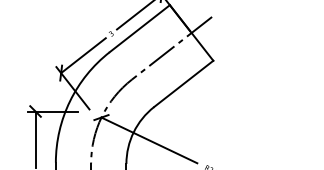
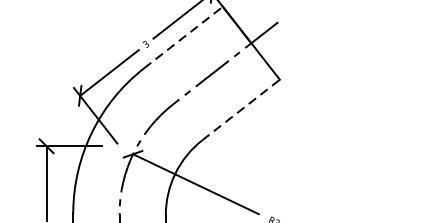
line: (140, 28) -> (184, 37), solid -> dashed
line: (183, 83) -> (240, 109), solid -> dashed

